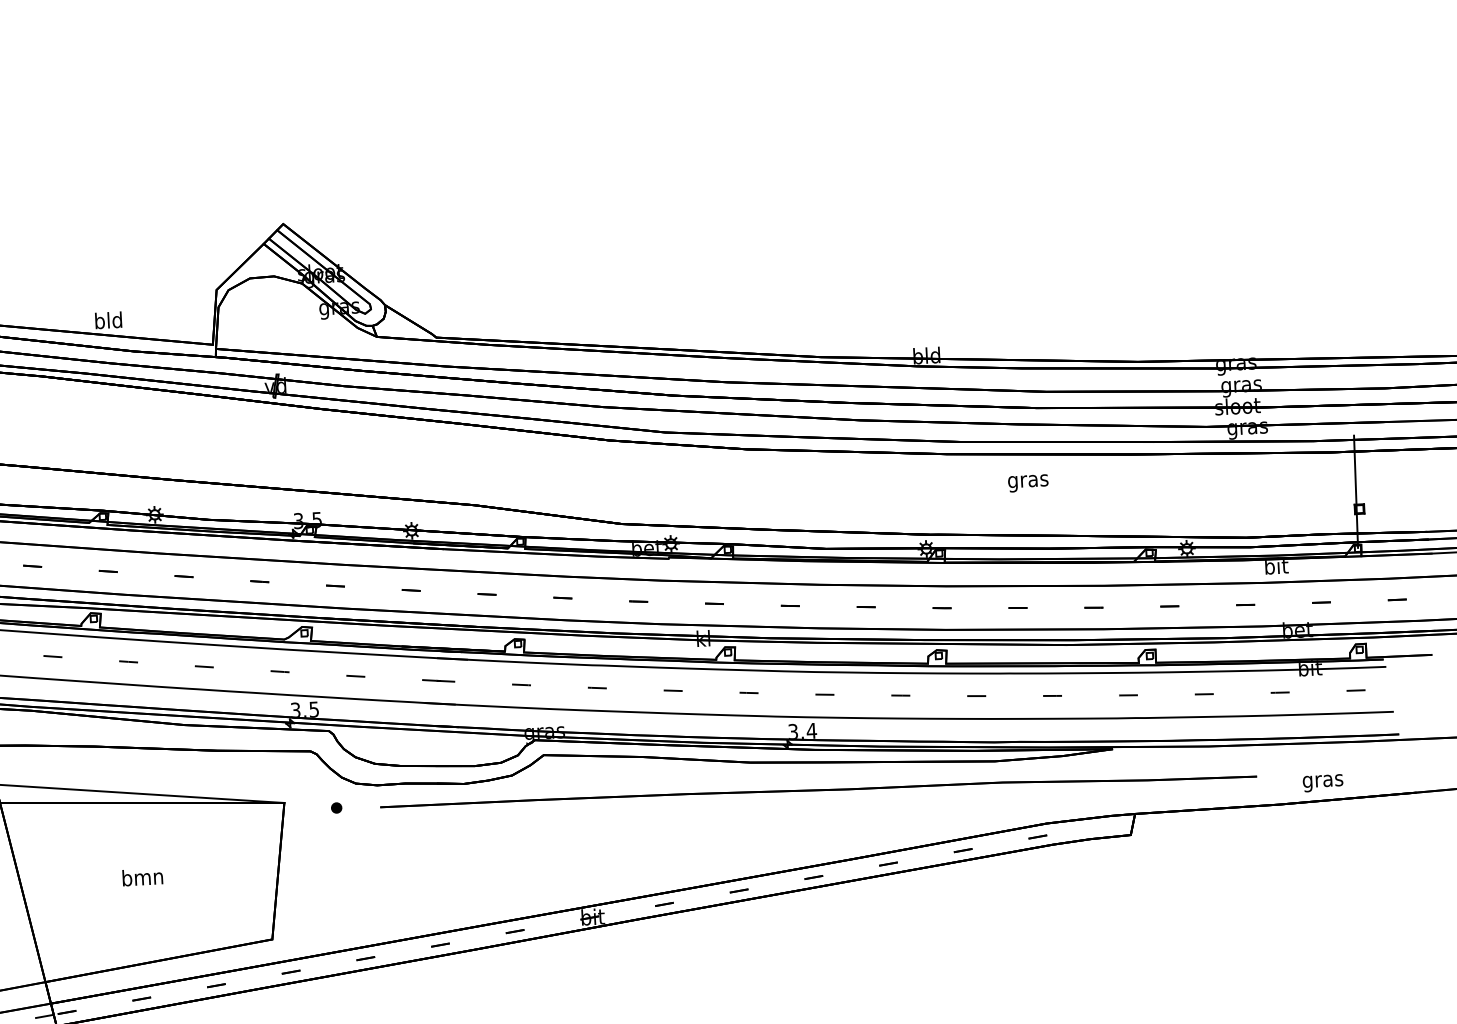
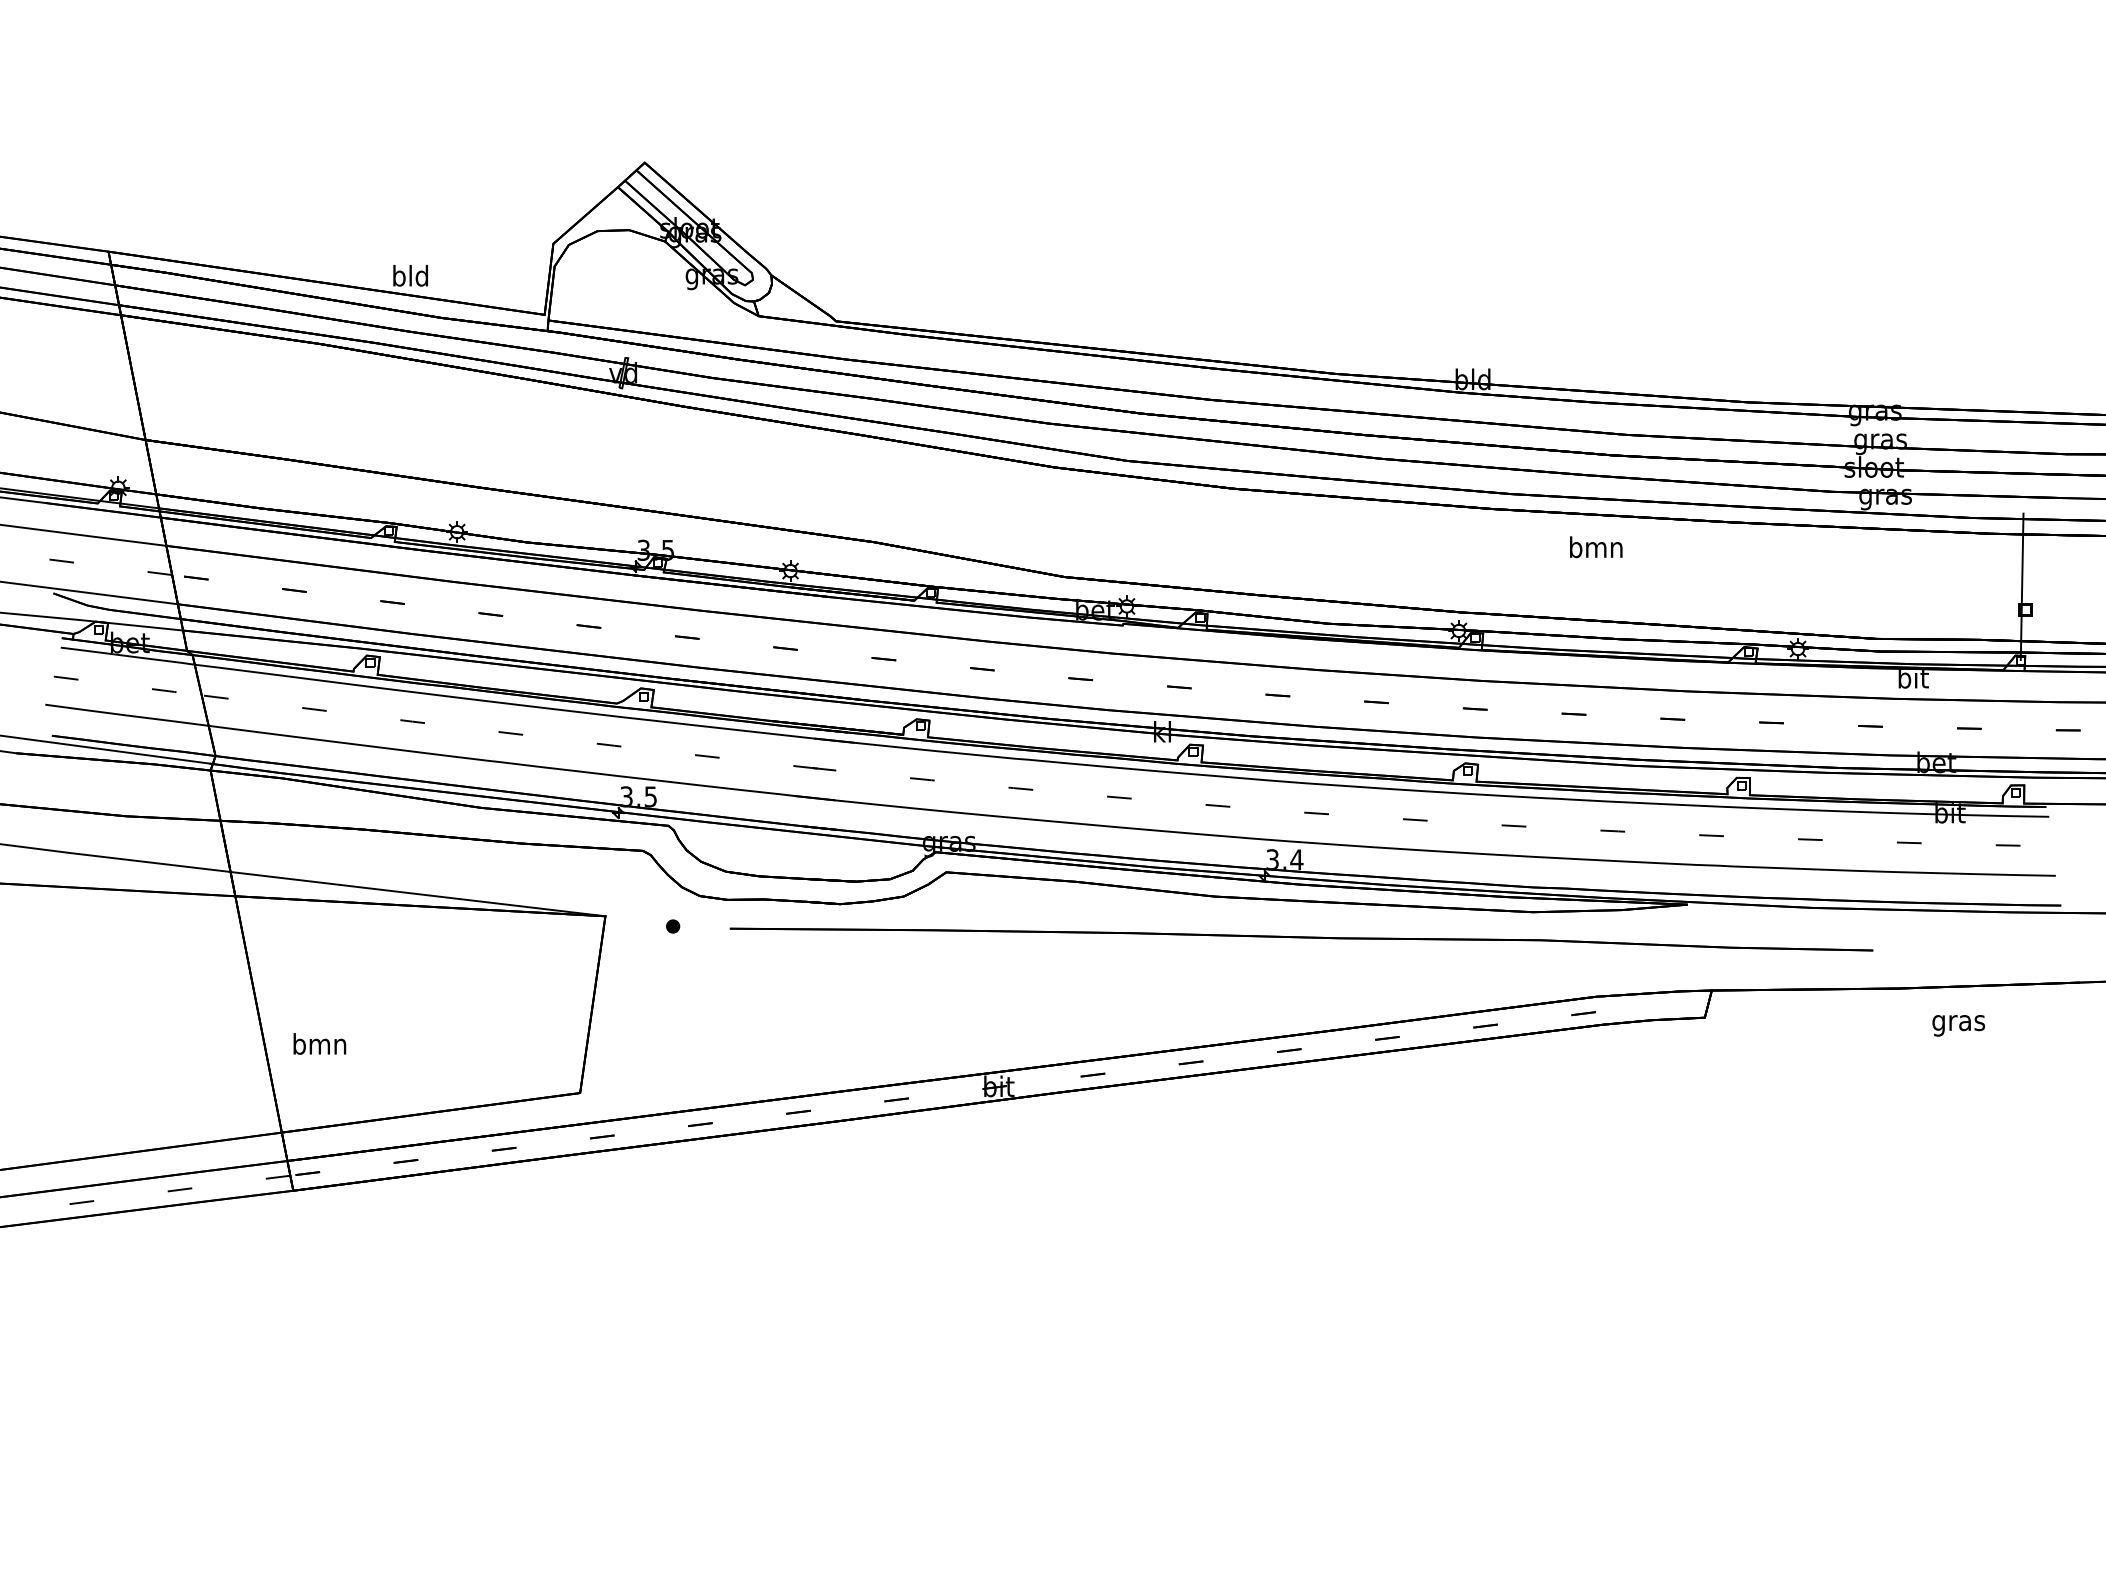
text: (1028, 480) -> (1596, 549), gras -> bmn
text: (1322, 783) -> (1958, 1025), moved
text: (142, 876) -> (319, 1043), moved

